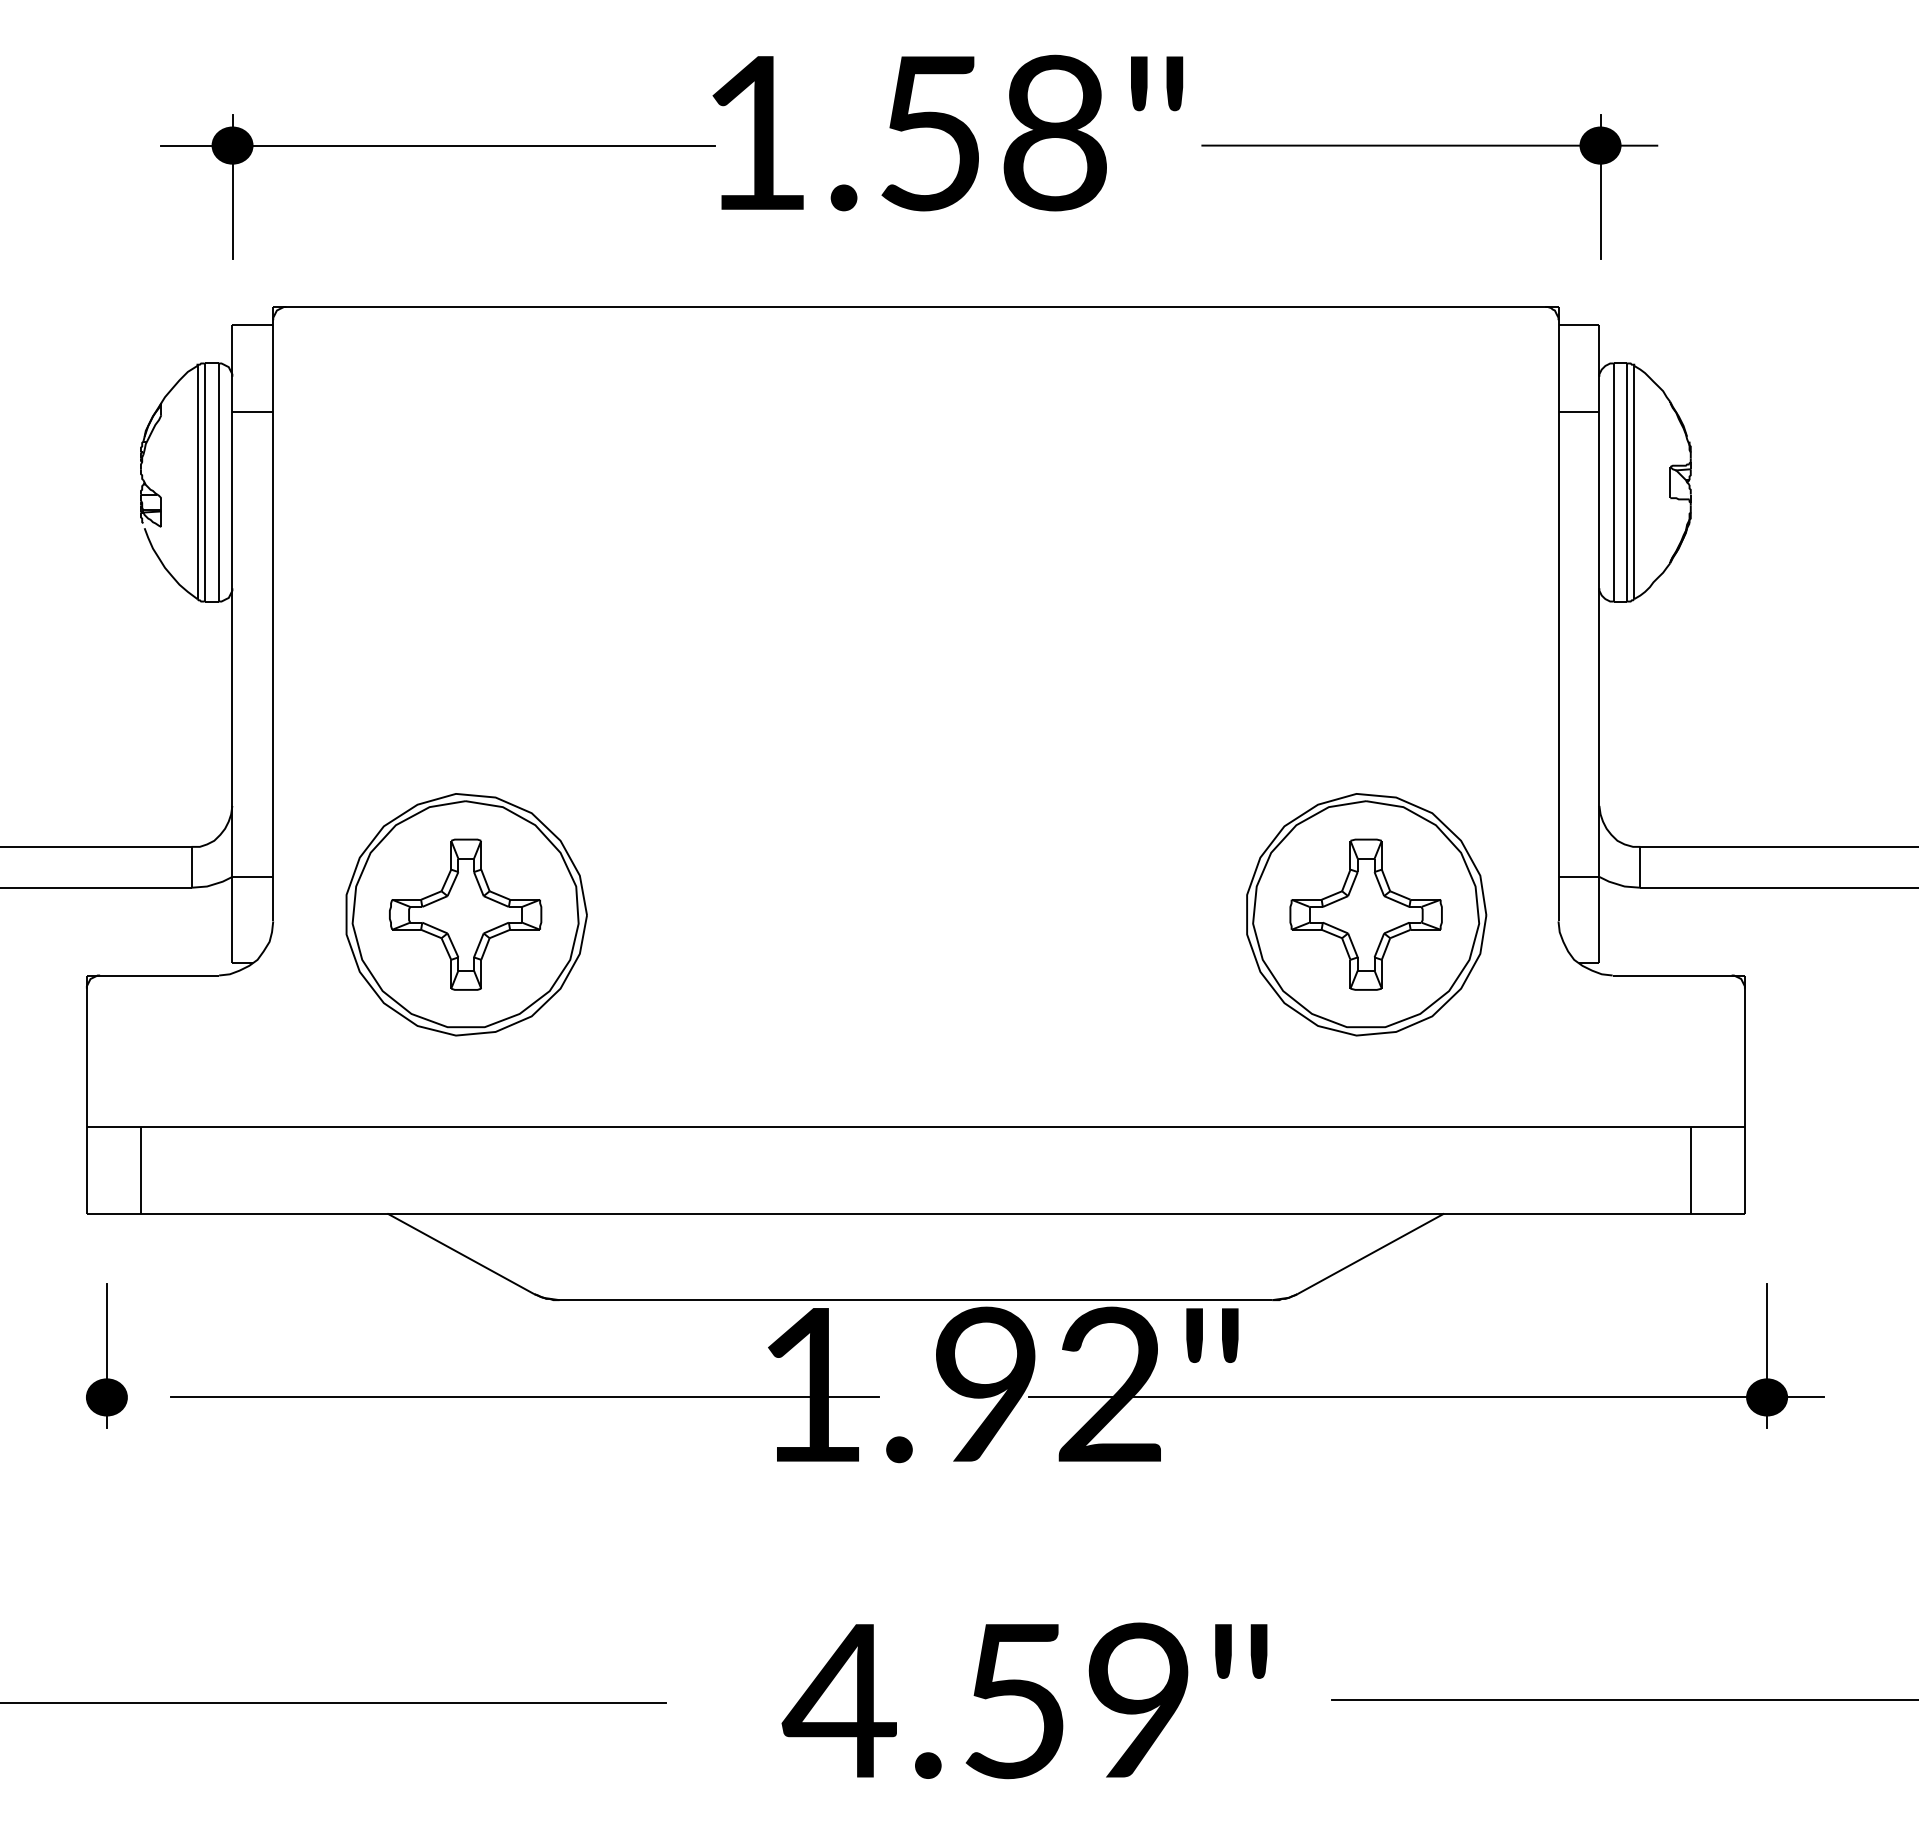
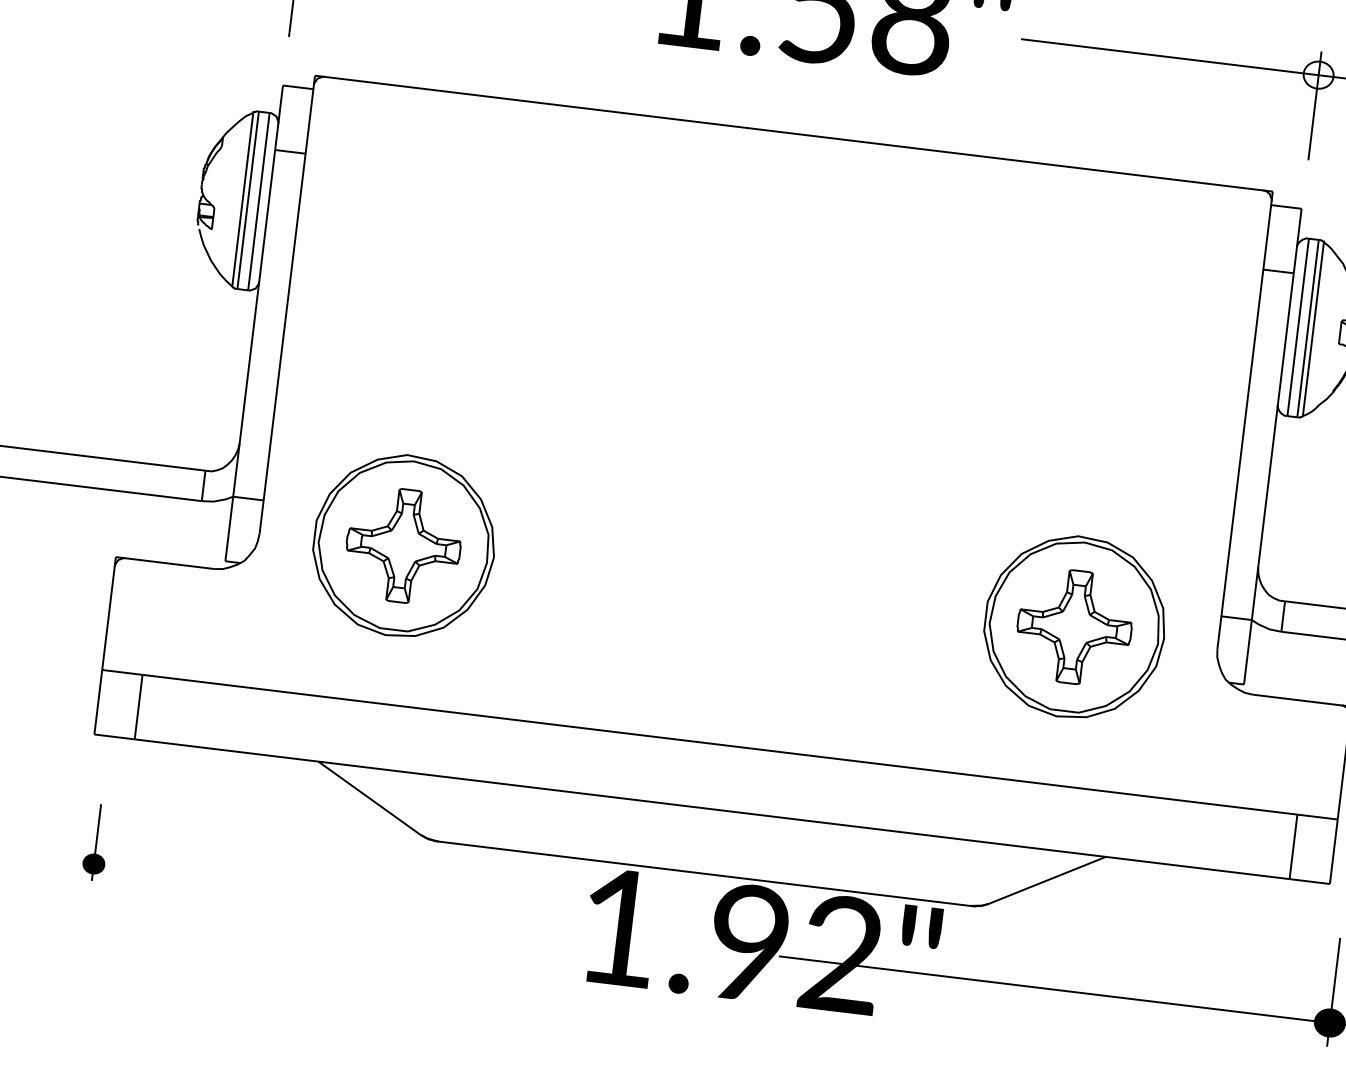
fill: (1600, 145) -> (1318, 75), removed
part: (106, 1355) -> (96, 842), size x0.7
line: (525, 1397) -> (404, 911), removed

